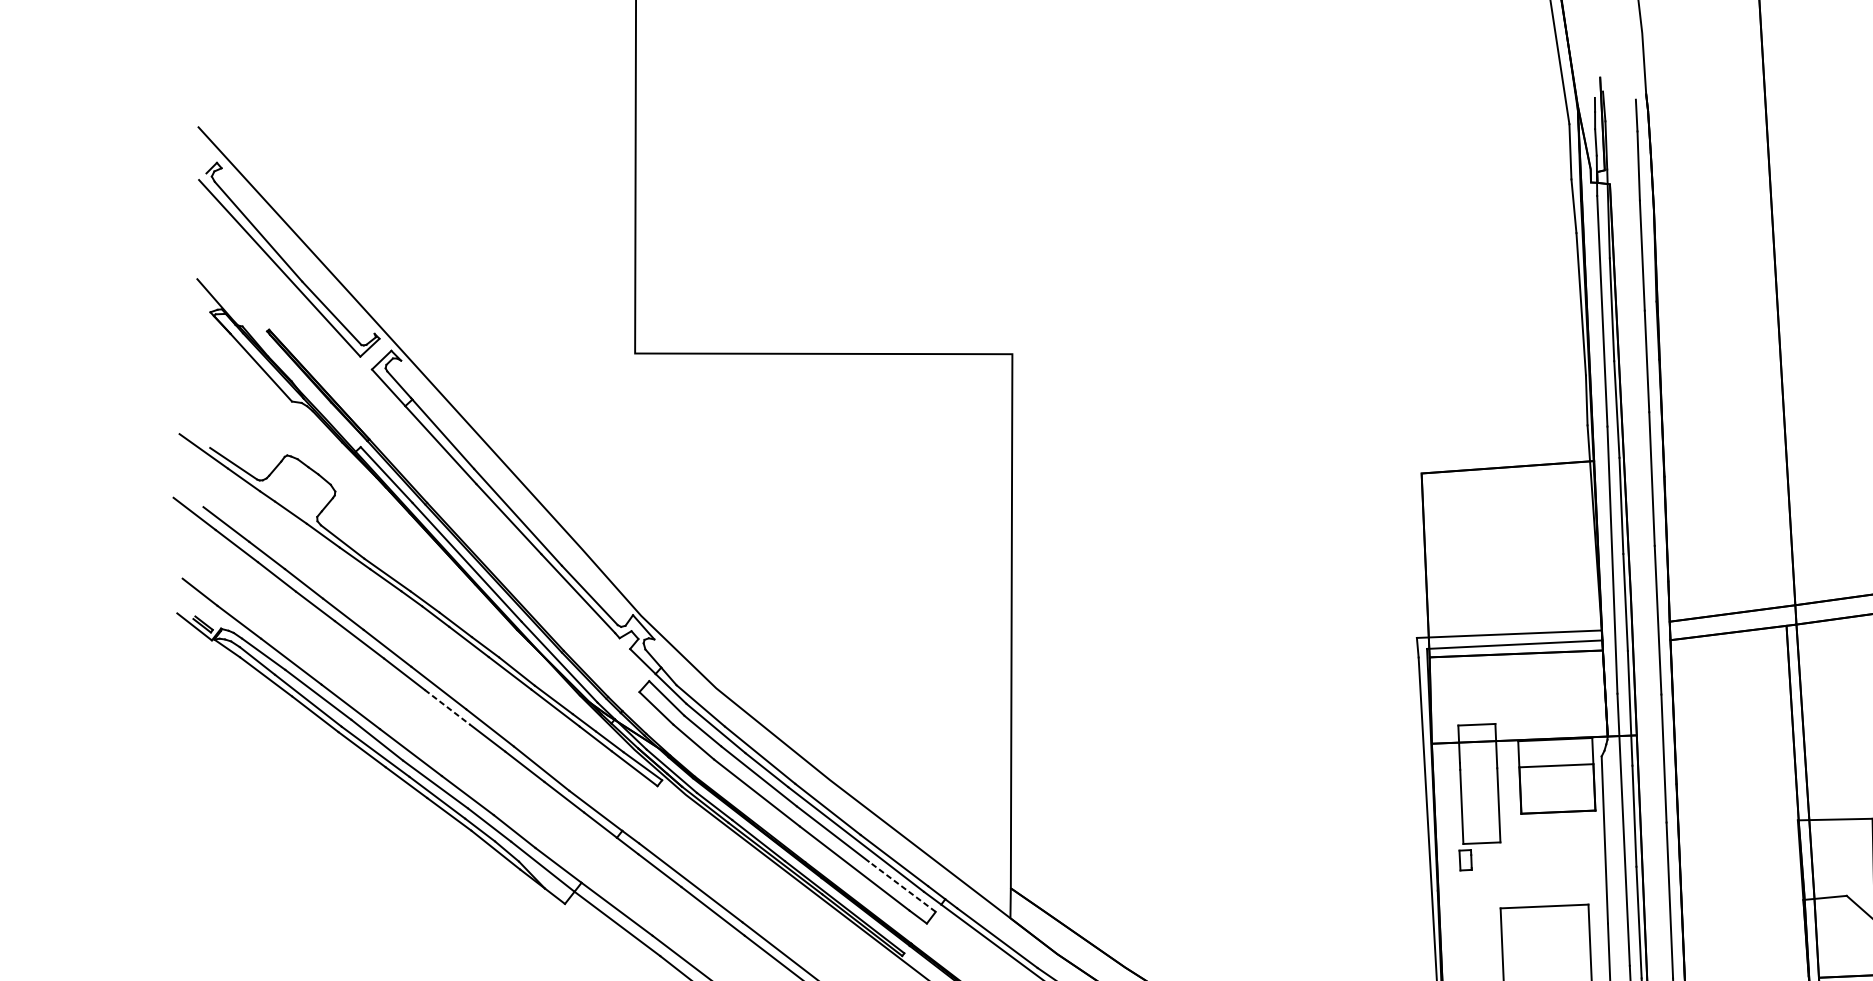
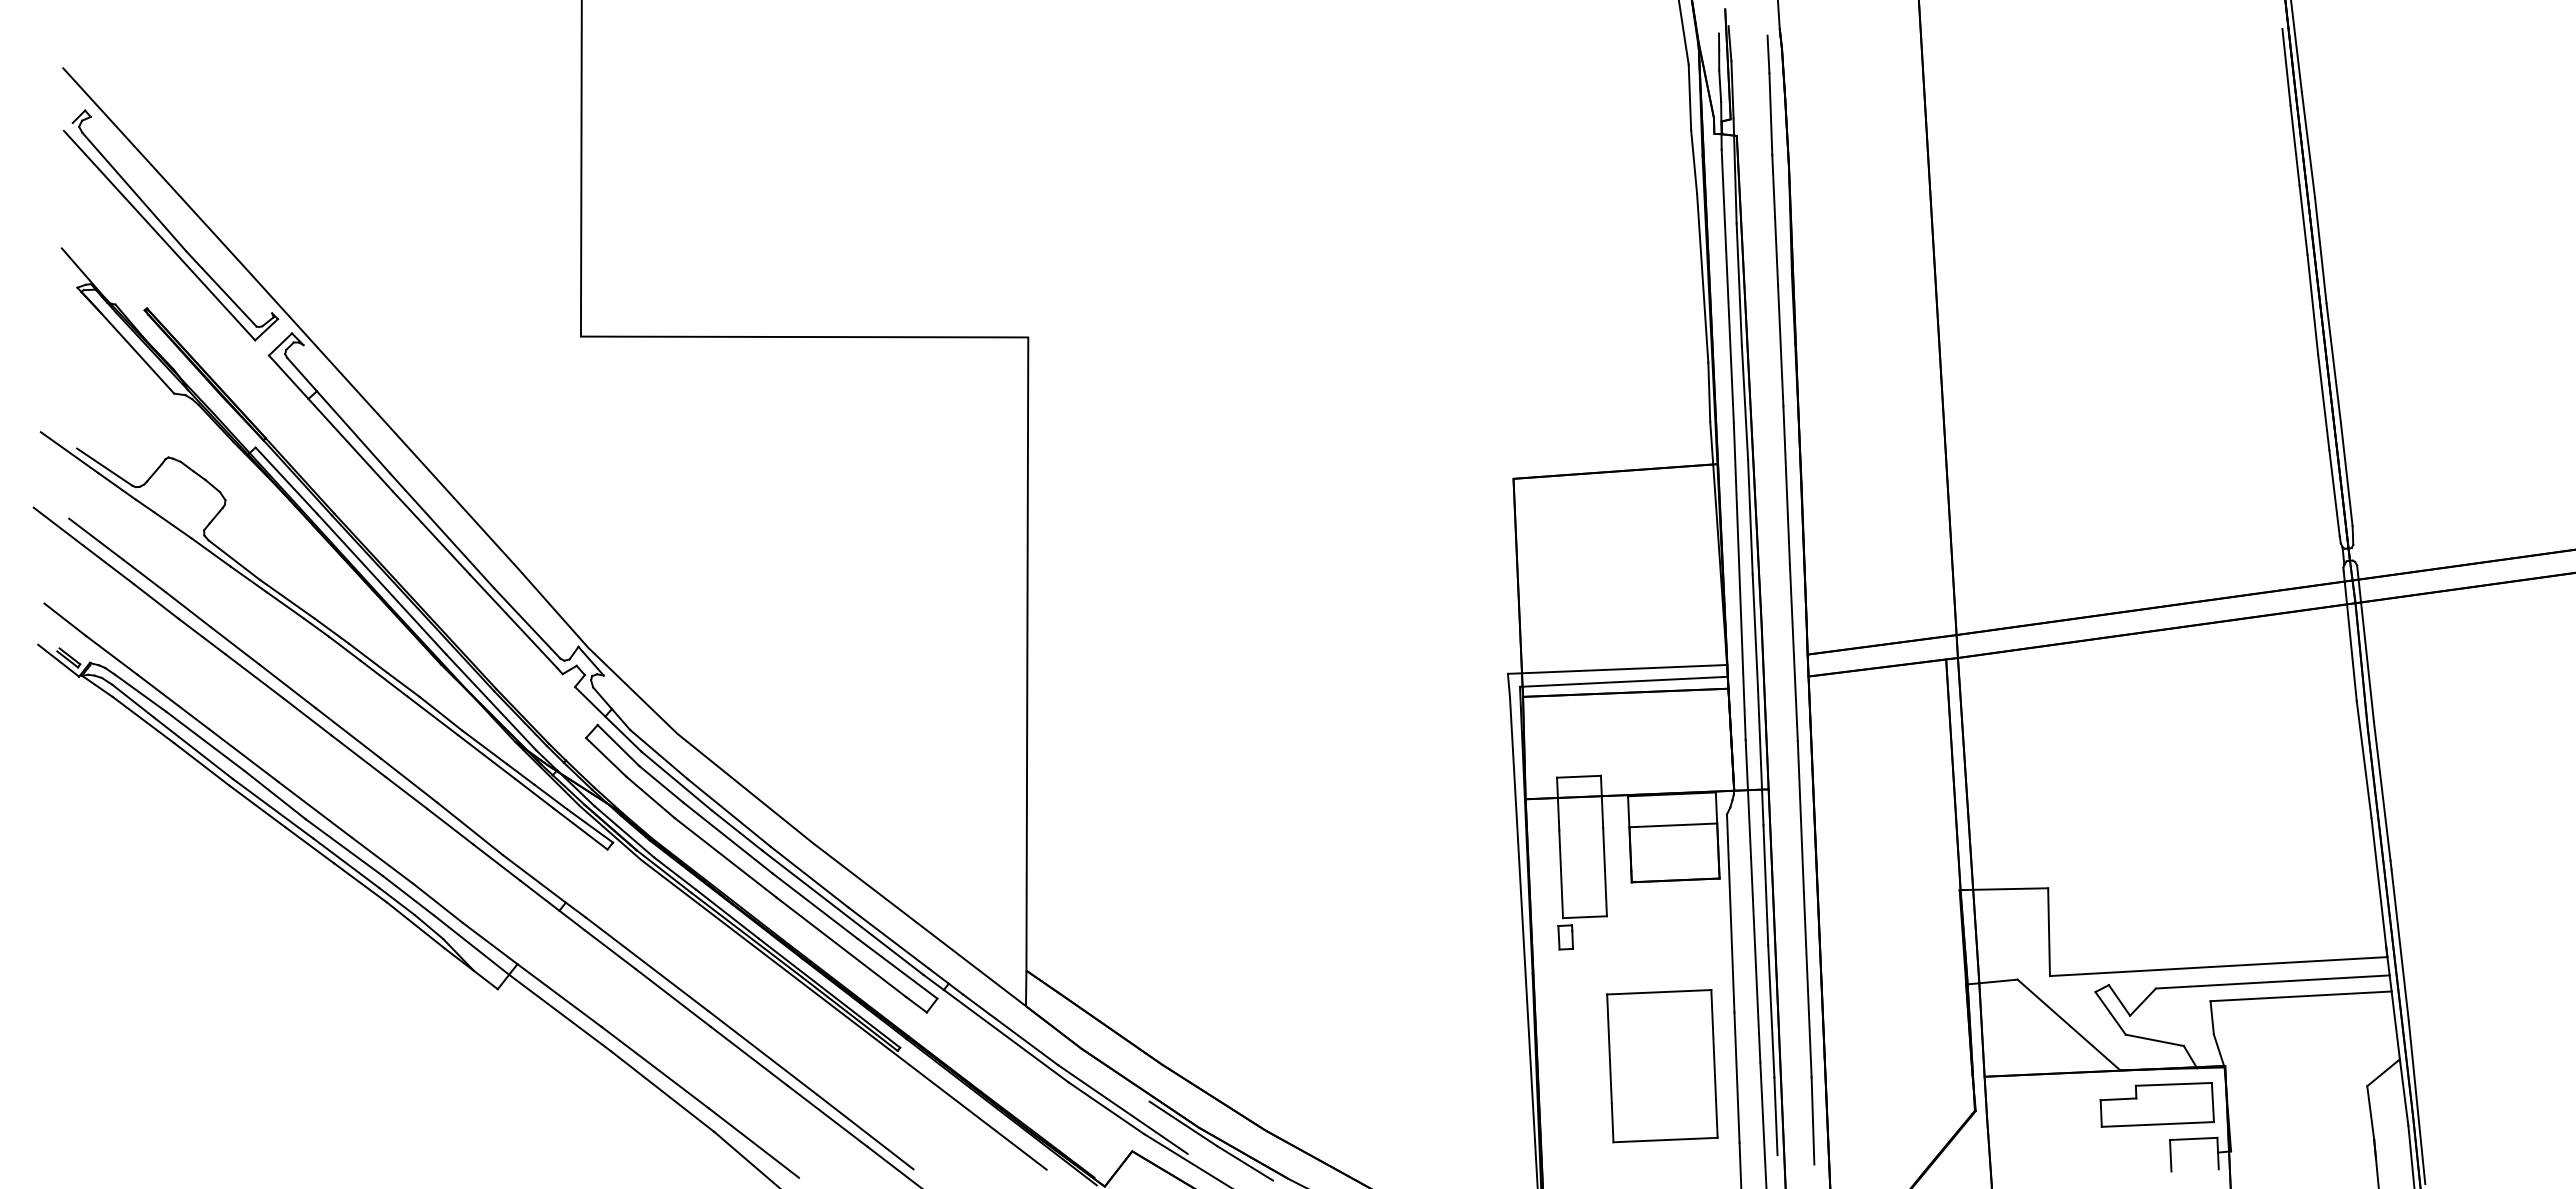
line: (448, 707) -> (359, 756), dashed -> solid
line: (902, 886) -> (897, 968), dashed -> solid

